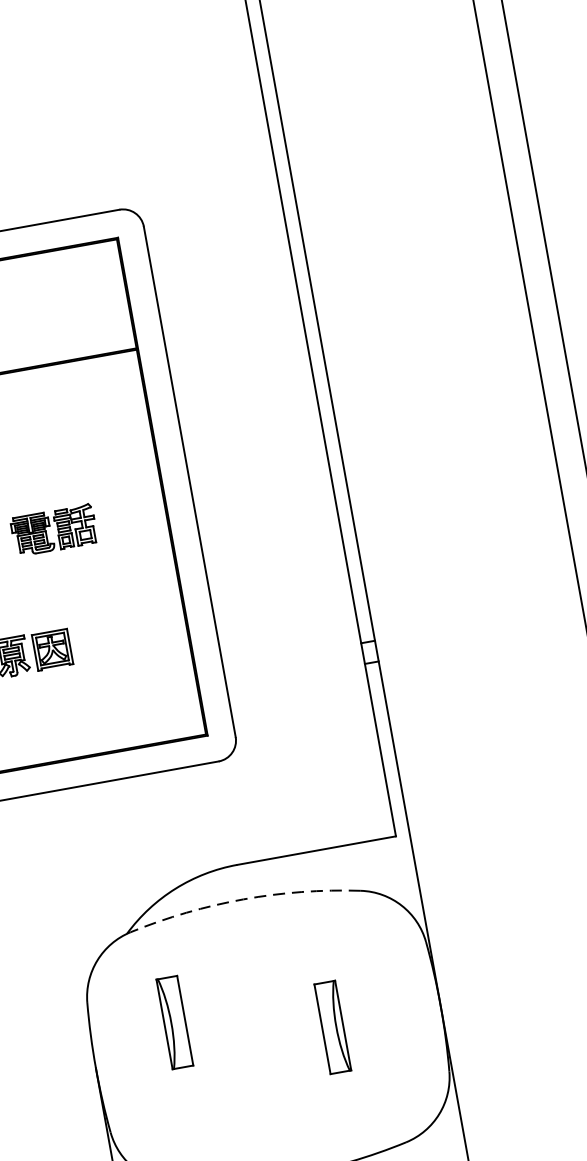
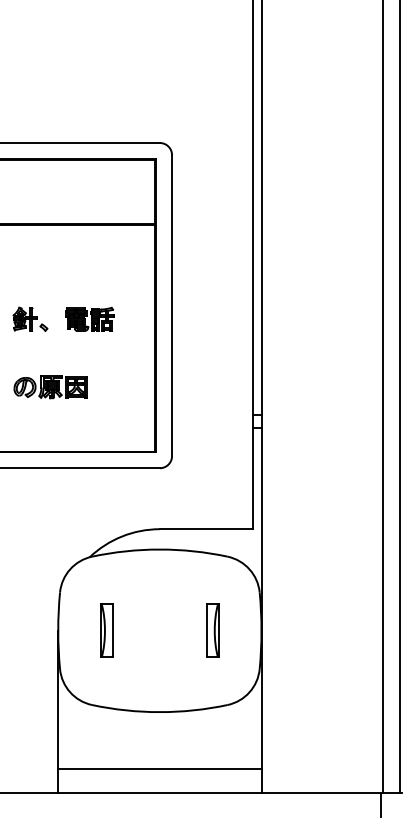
arc: (242, 899) -> (159, 549), dashed -> solid
part: (173, 1022) -> (106, 630), moved
part: (332, 1026) -> (212, 630), moved

